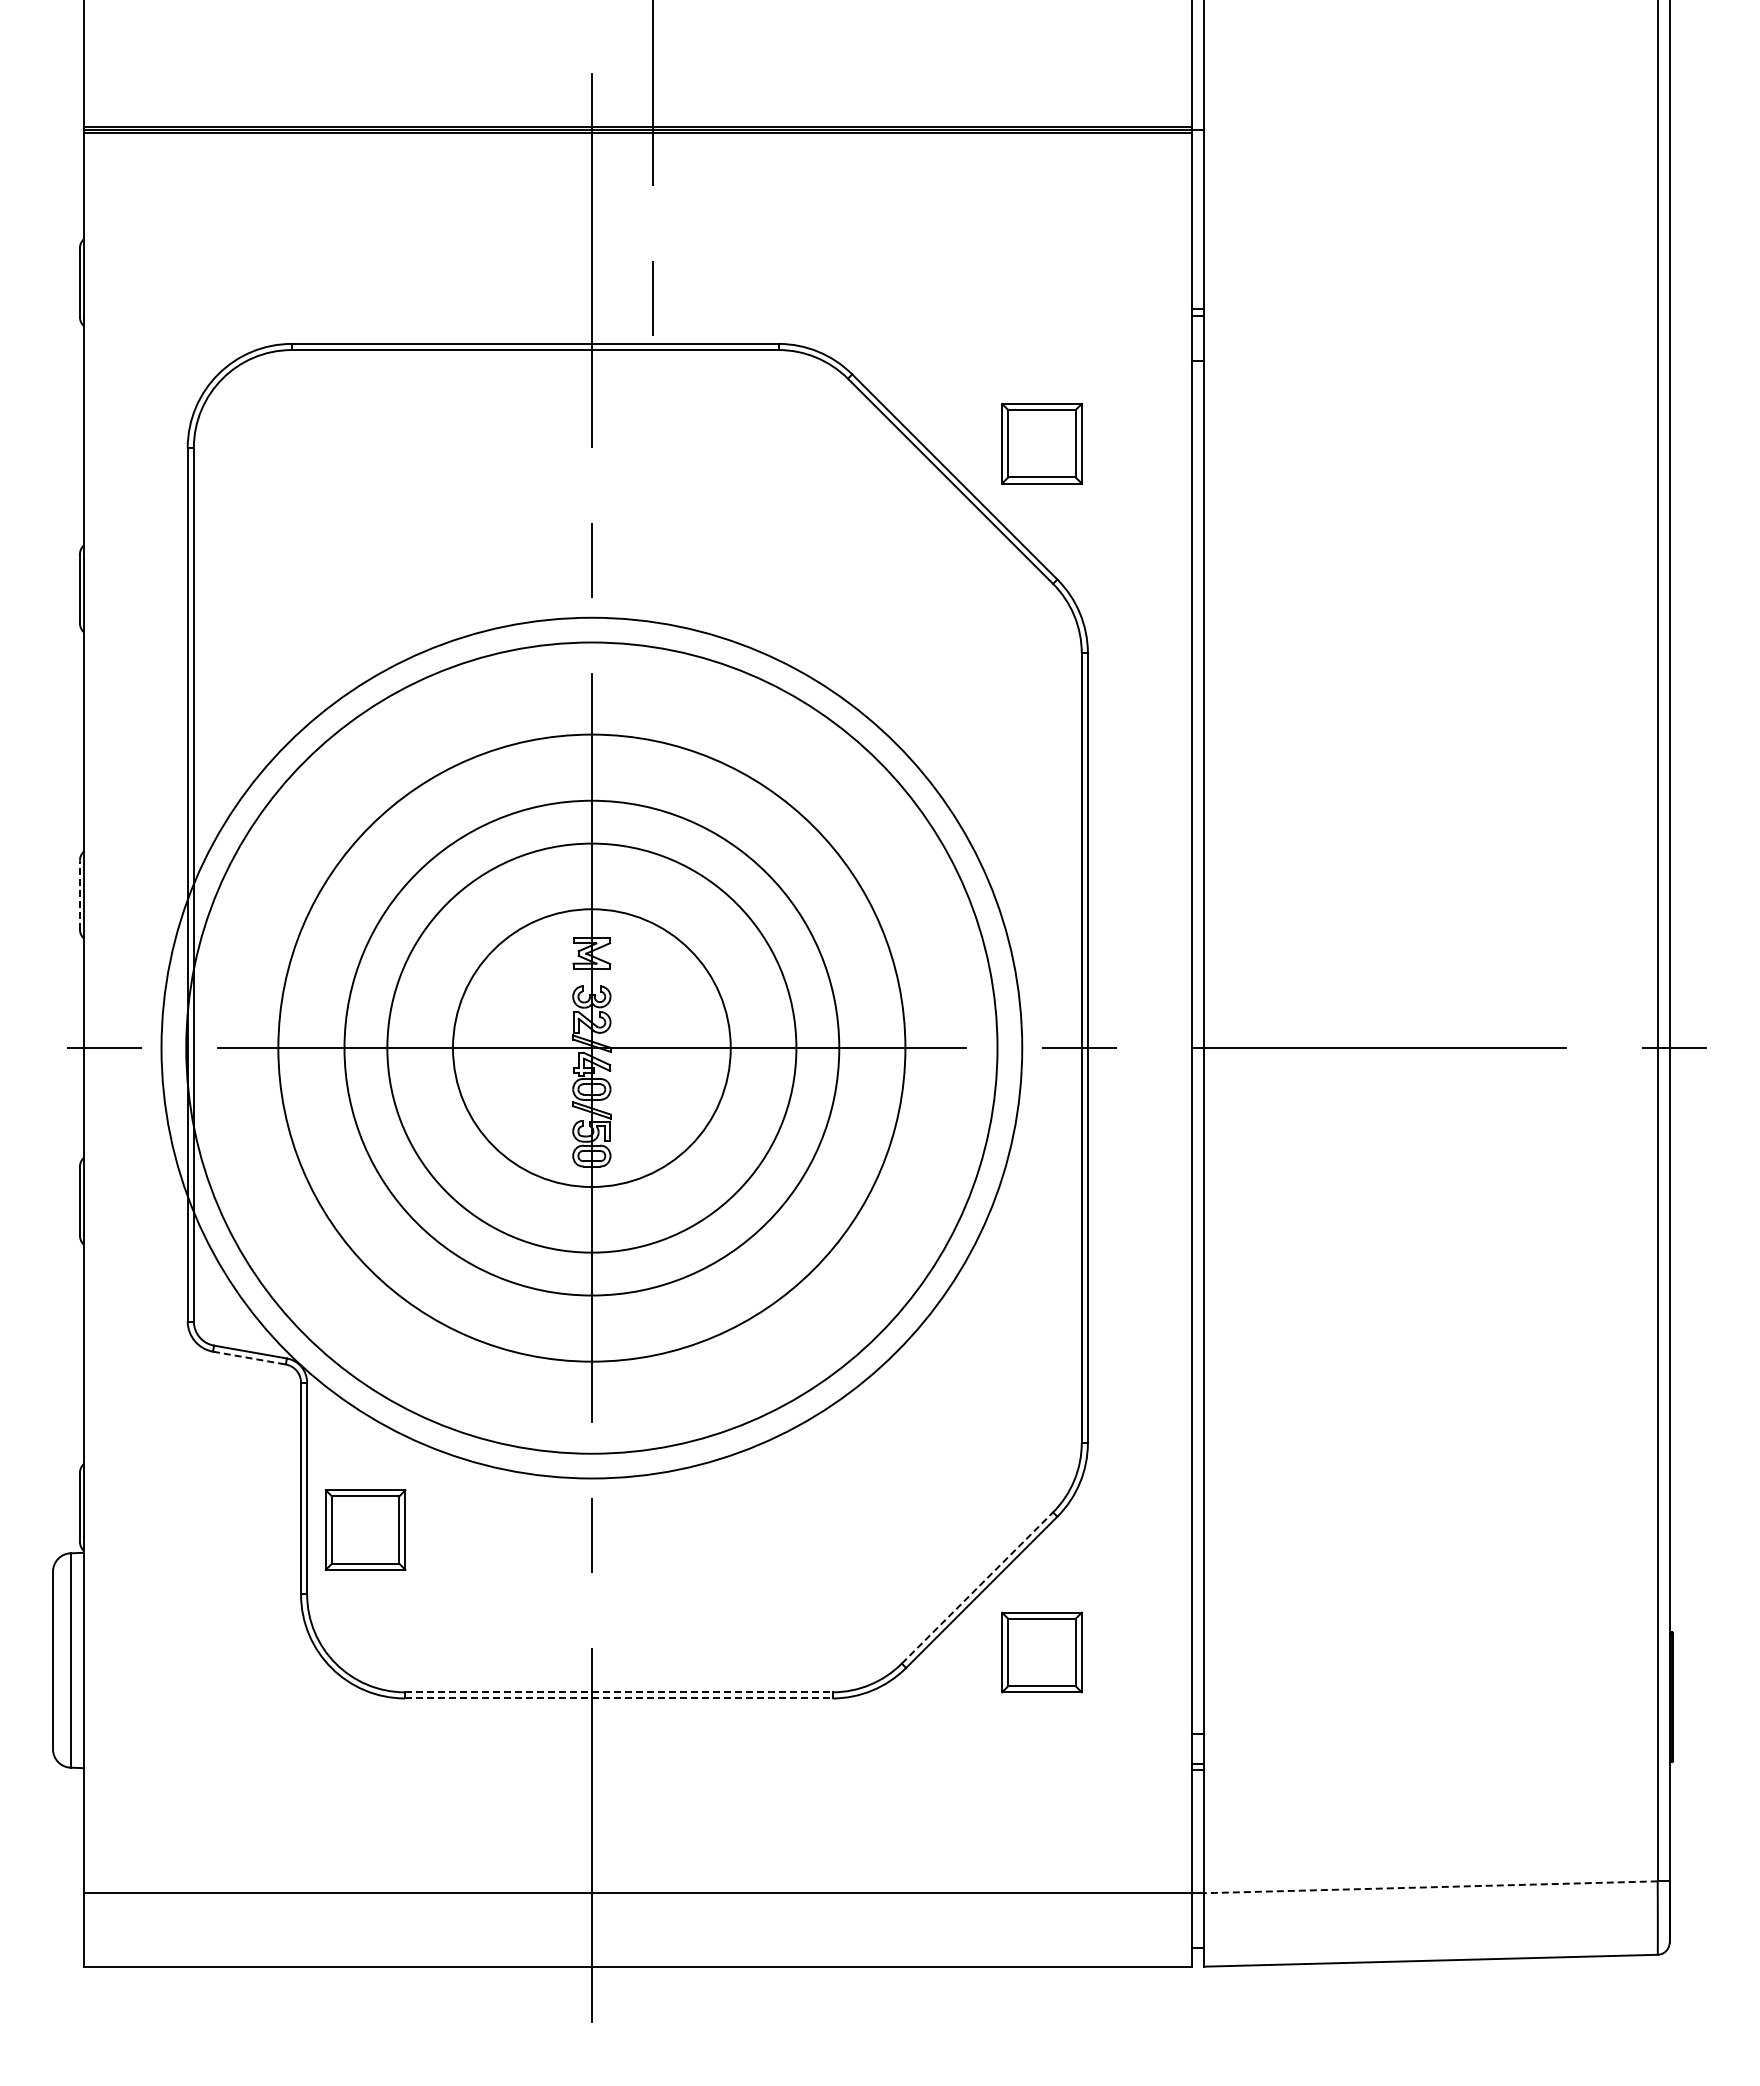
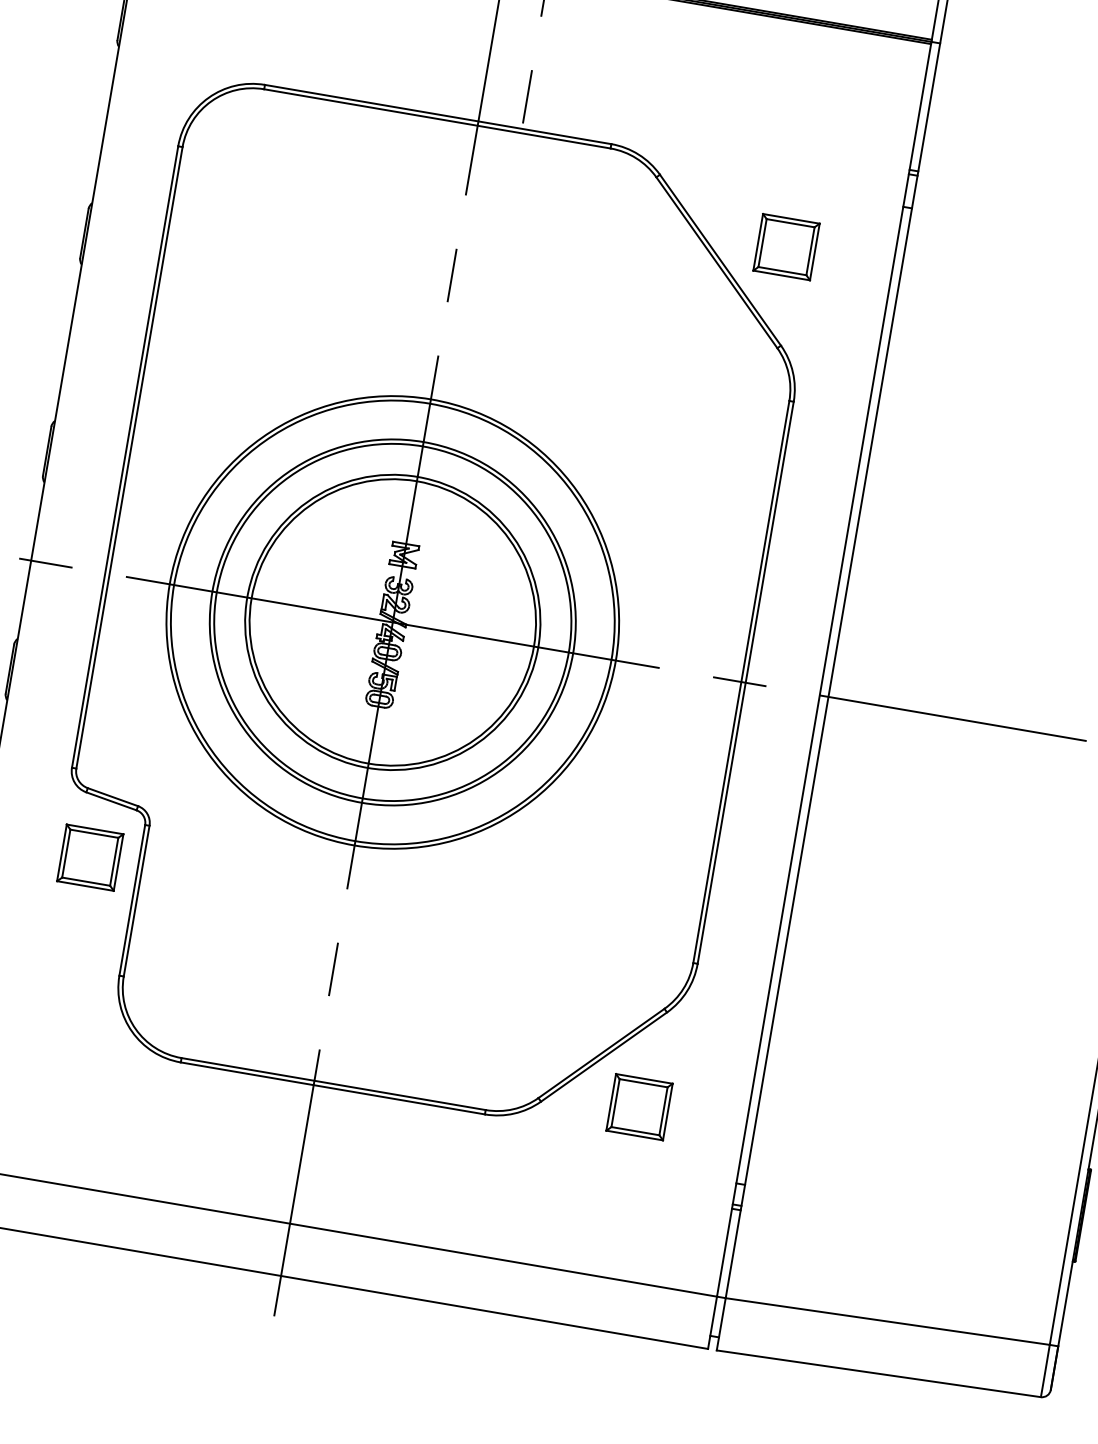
line: (79, 894) -> (46, 450), dashed -> solid
circle: (591, 1047) -> (392, 621), size x0.62
circle: (591, 1047) -> (392, 621), size x0.71
circle: (591, 1047) -> (392, 621), size x1.43
line: (249, 1358) -> (111, 801), dashed -> solid
part: (365, 1529) -> (90, 857), moved
line: (977, 1588) -> (601, 1053), dashed -> solid
line: (618, 1692) -> (333, 1084), dashed -> solid
line: (618, 1698) -> (332, 1088), dashed -> solid
line: (1430, 1887) -> (887, 1321), dashed -> solid

